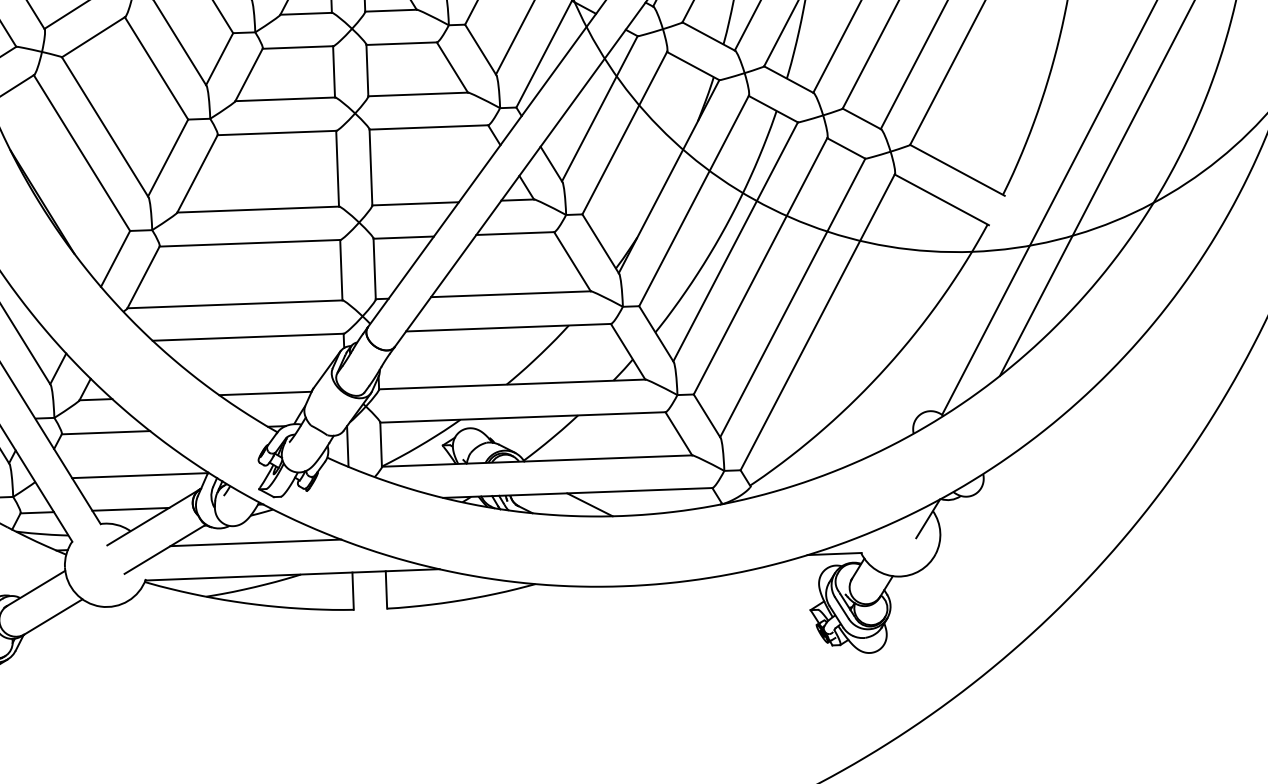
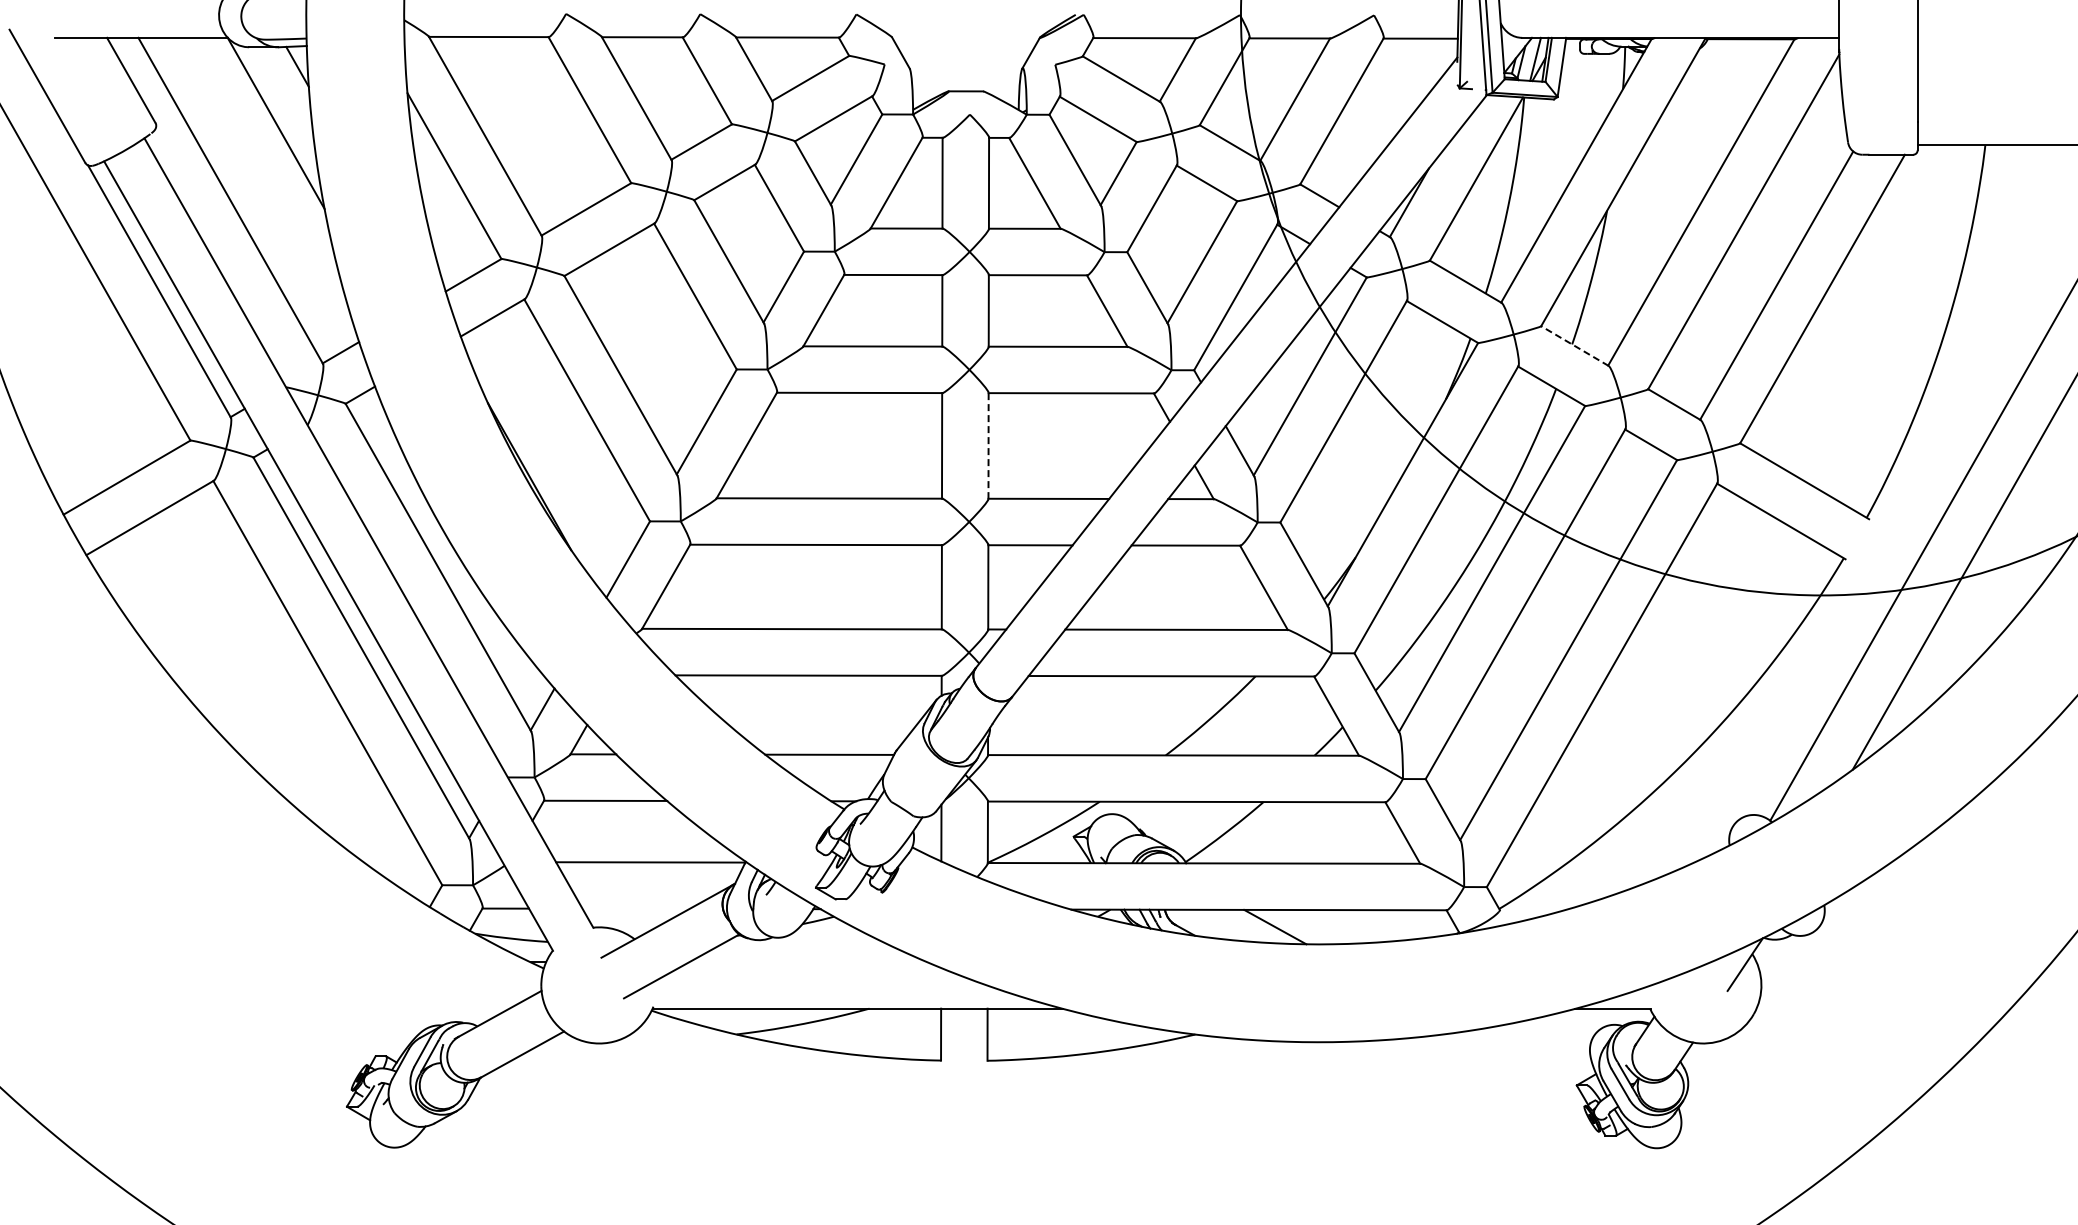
line: (788, 79) -> (1574, 345), solid -> dashed
line: (370, 167) -> (988, 445), solid -> dashed
line: (130, 509) -> (635, 908), removed
line: (256, 543) -> (808, 962), removed

